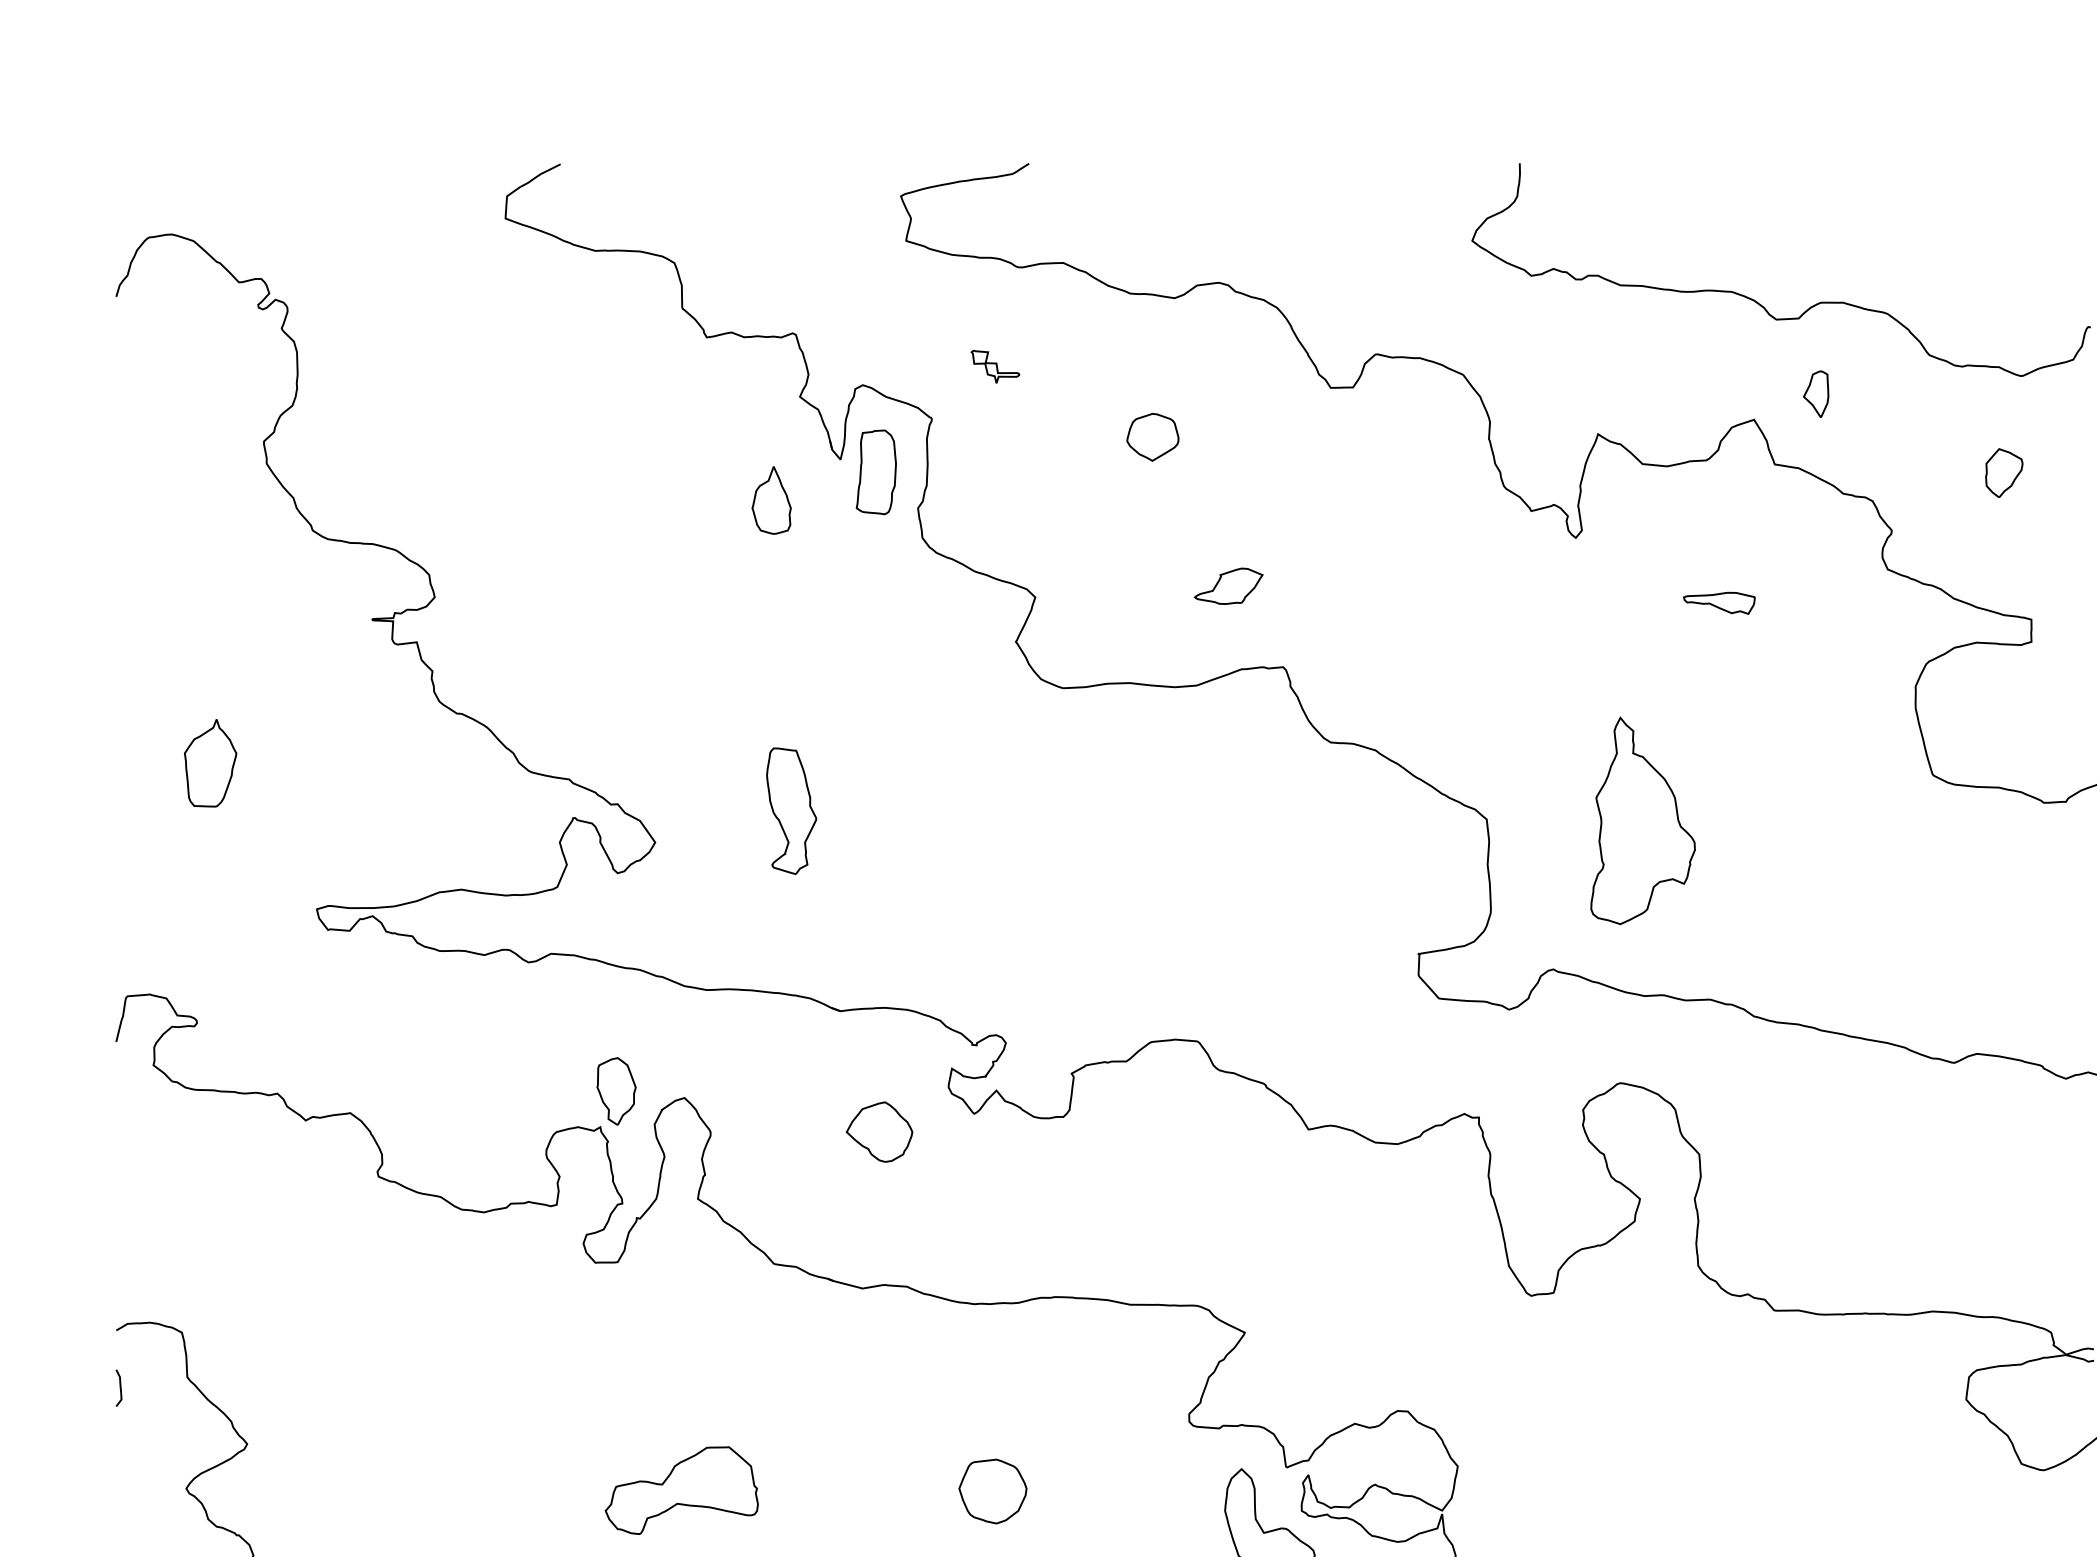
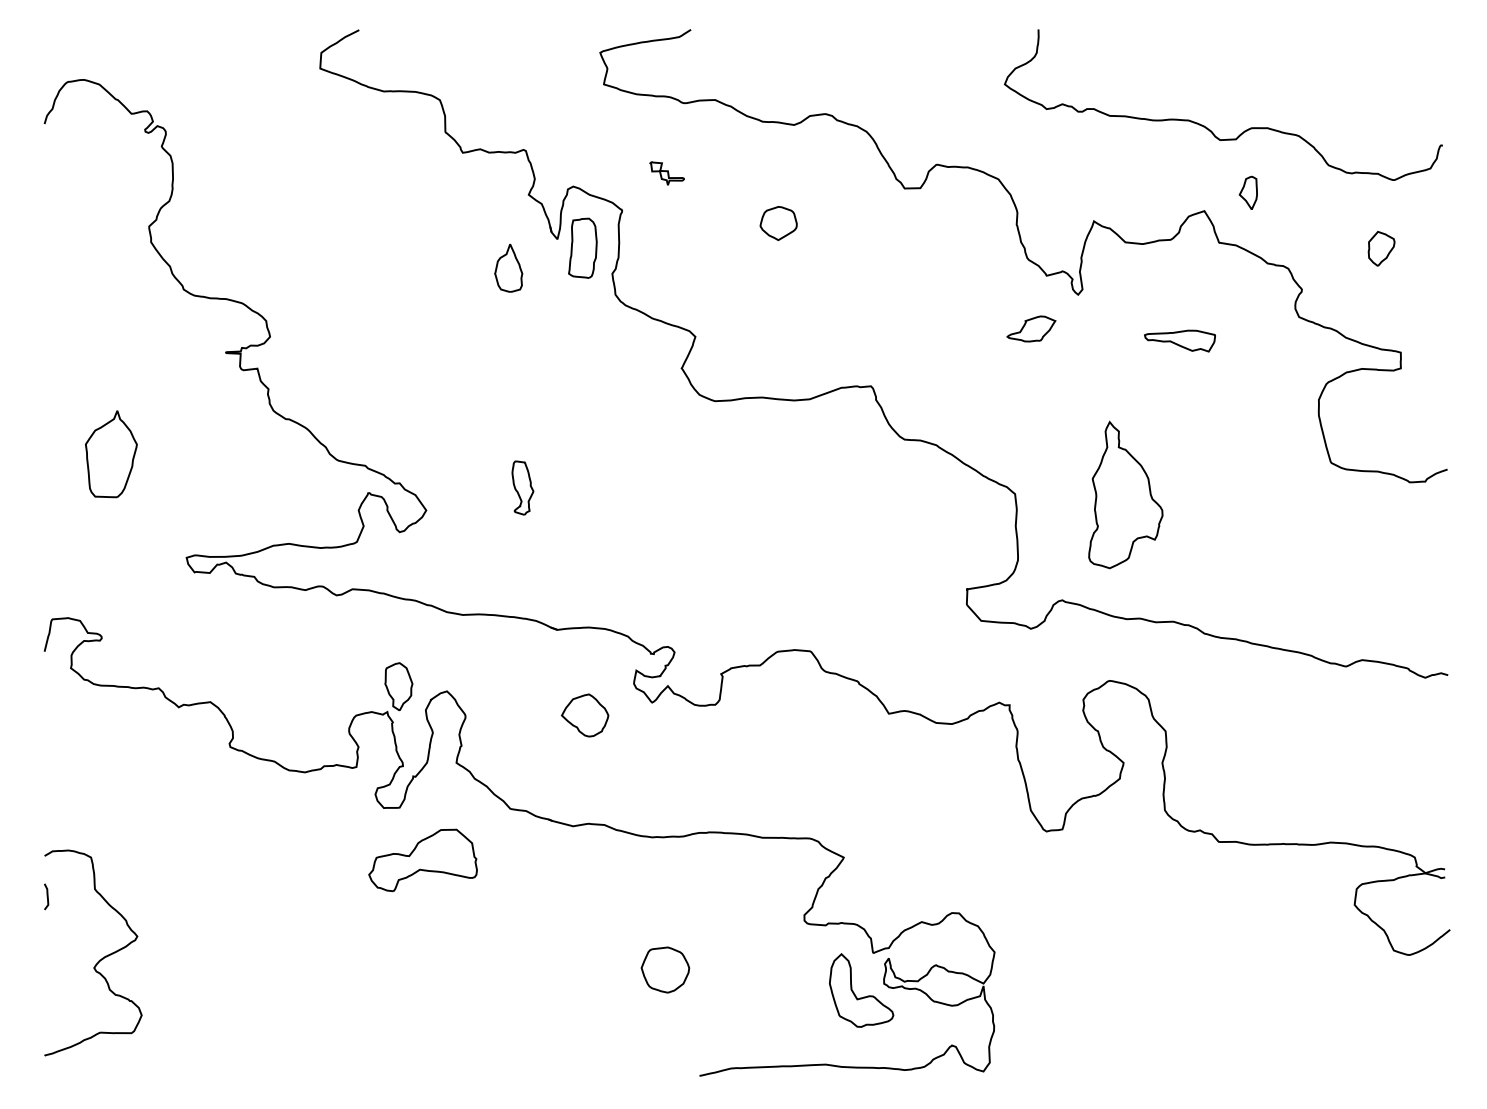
part: (1228, 585) -> (1031, 328), moved
part: (1718, 602) -> (1179, 340), size x1.4
part: (210, 763) -> (111, 454), size x1.4
part: (791, 810) -> (522, 487), size x0.6
part: (680, 1490) -> (422, 860), moved

